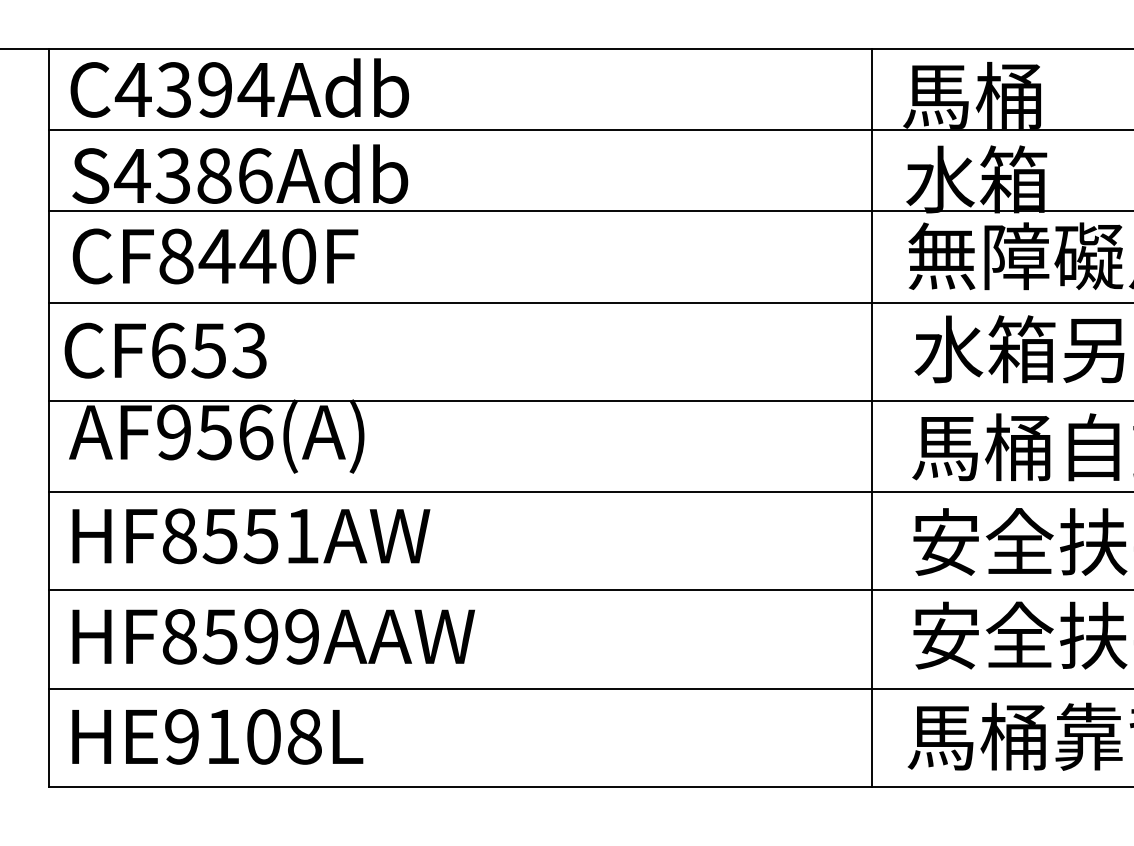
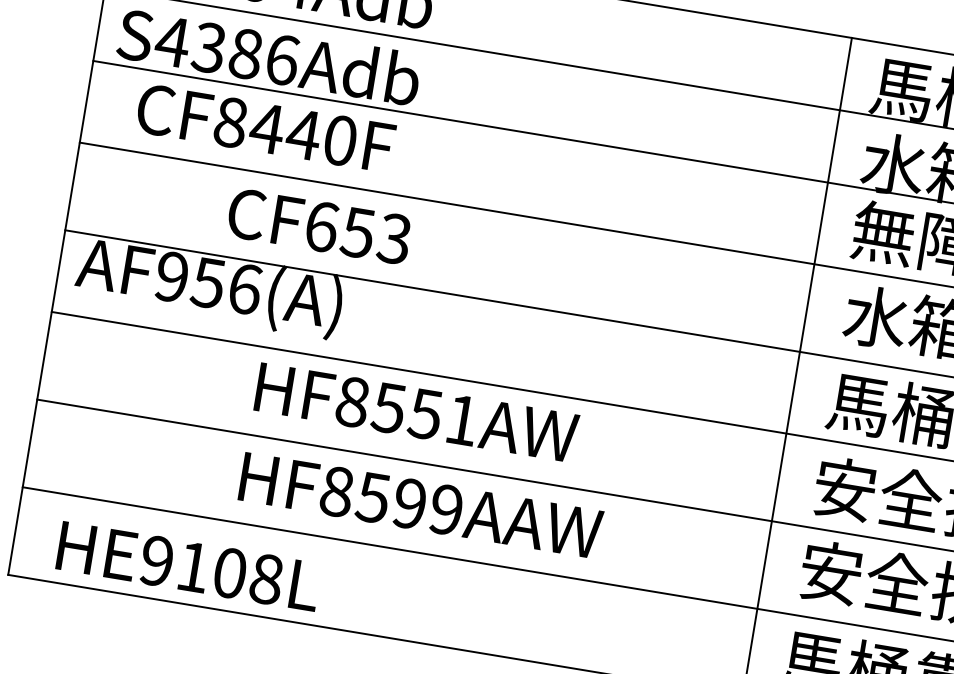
text: (215, 256) -> (265, 128), moved
text: (165, 350) -> (319, 226), moved
text: (251, 536) -> (416, 413), moved
text: (273, 636) -> (420, 505), moved
text: (217, 736) -> (188, 566), moved

